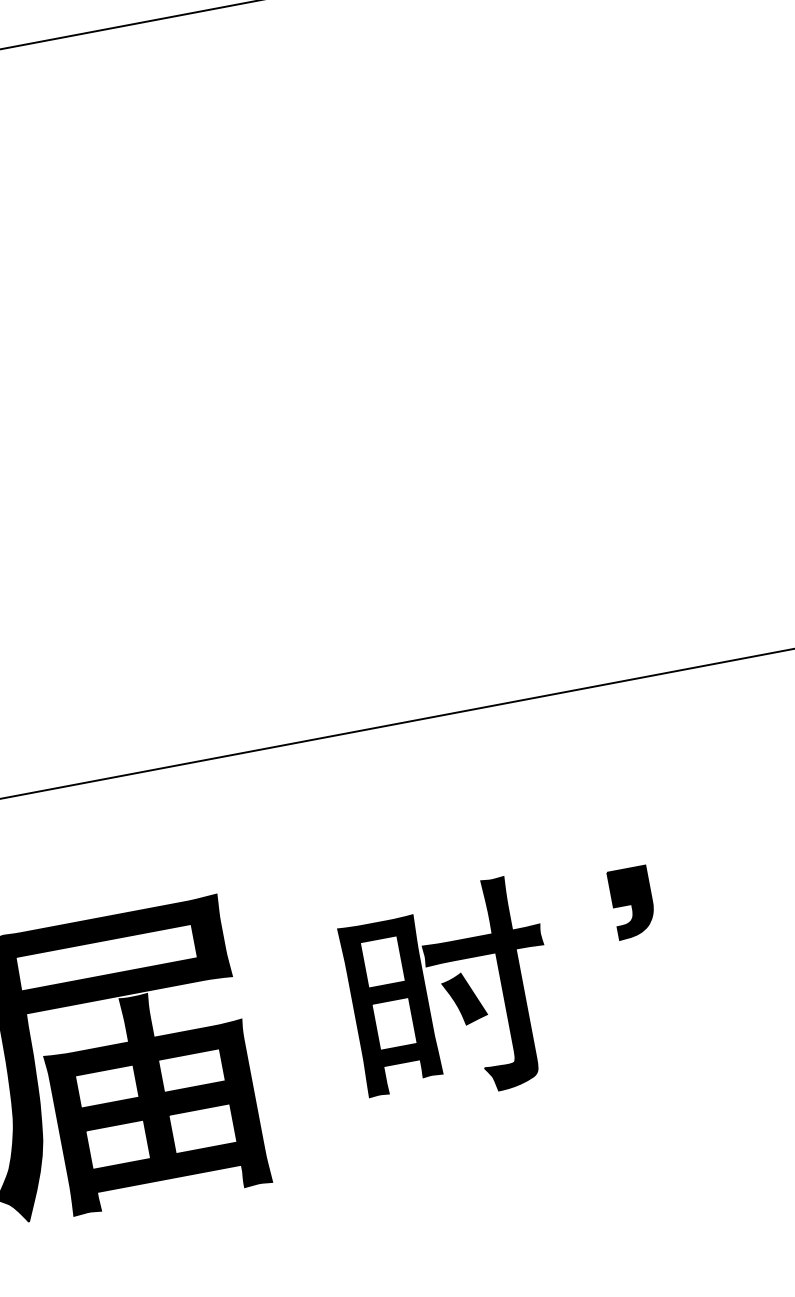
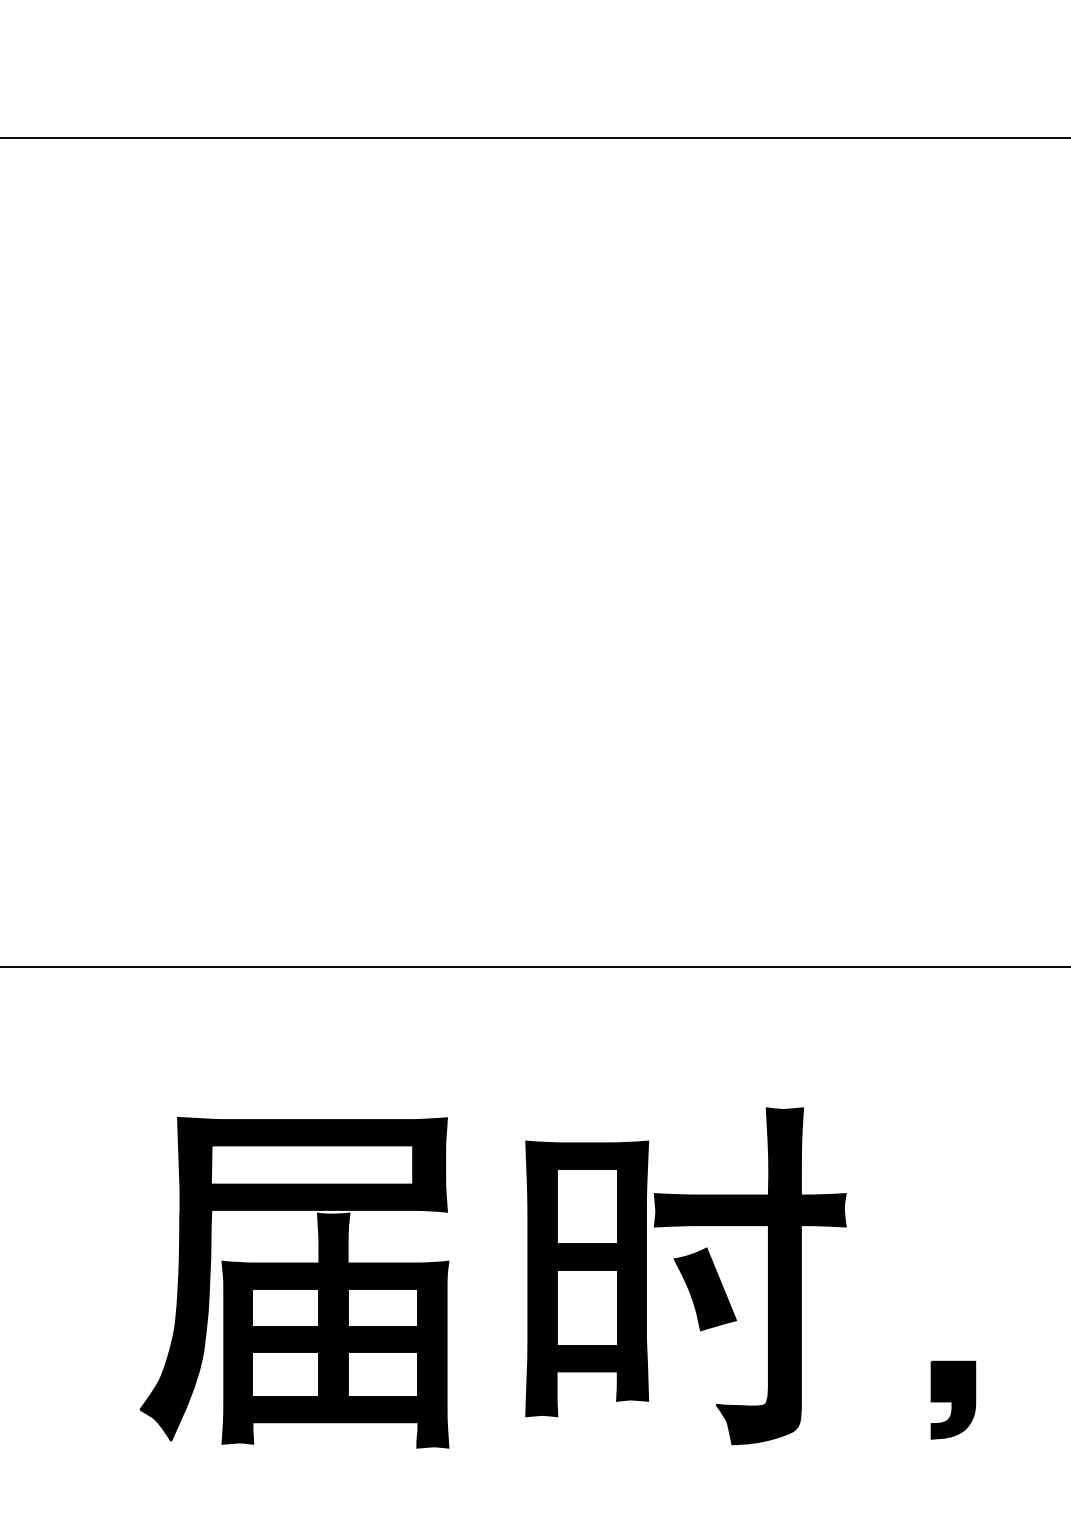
part: (632, 902) -> (953, 1399), moved
part: (450, 993) -> (685, 1276), size x1.43

